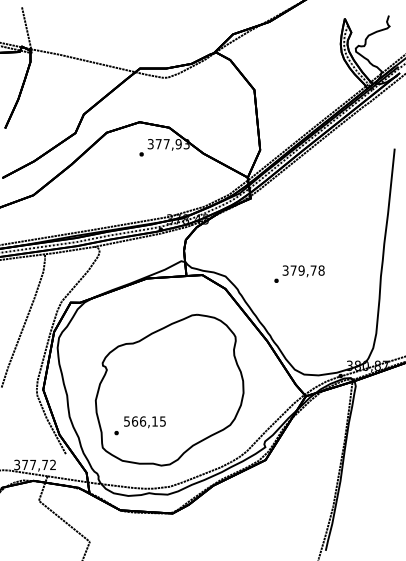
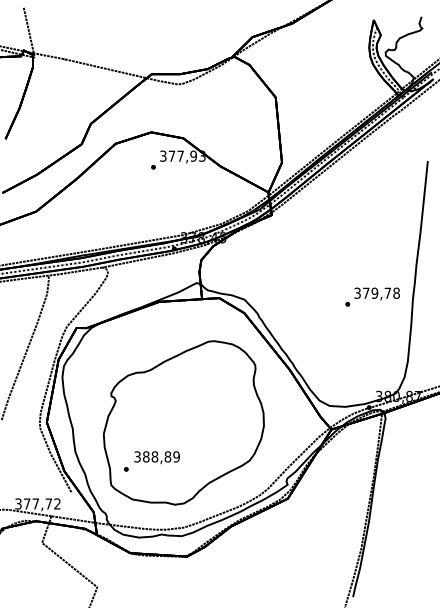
text: (299, 273) -> (372, 296), moved
text: (144, 421) -> (156, 456), 566,15 -> 388,89

